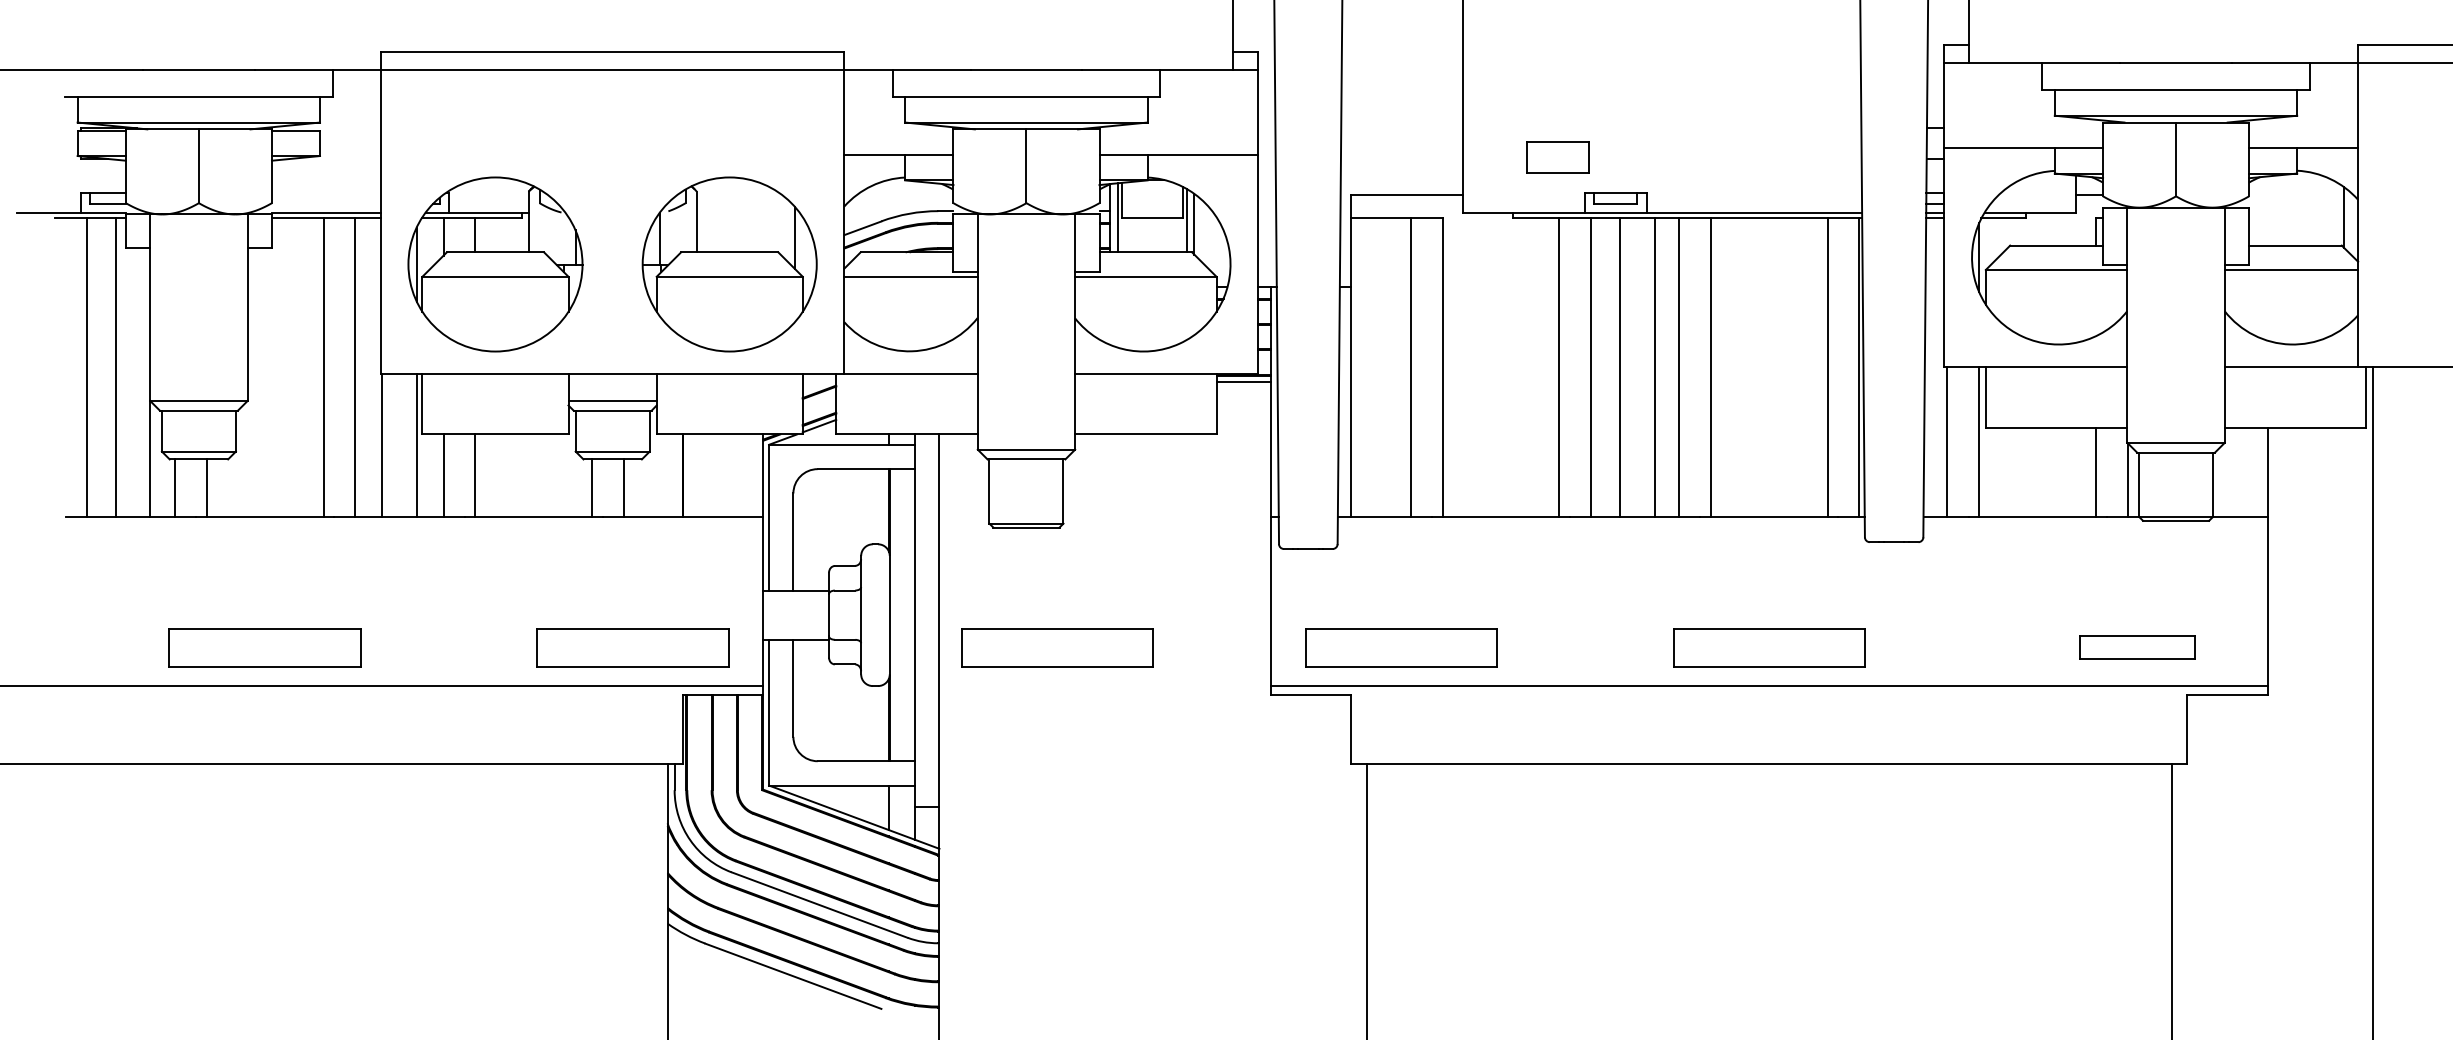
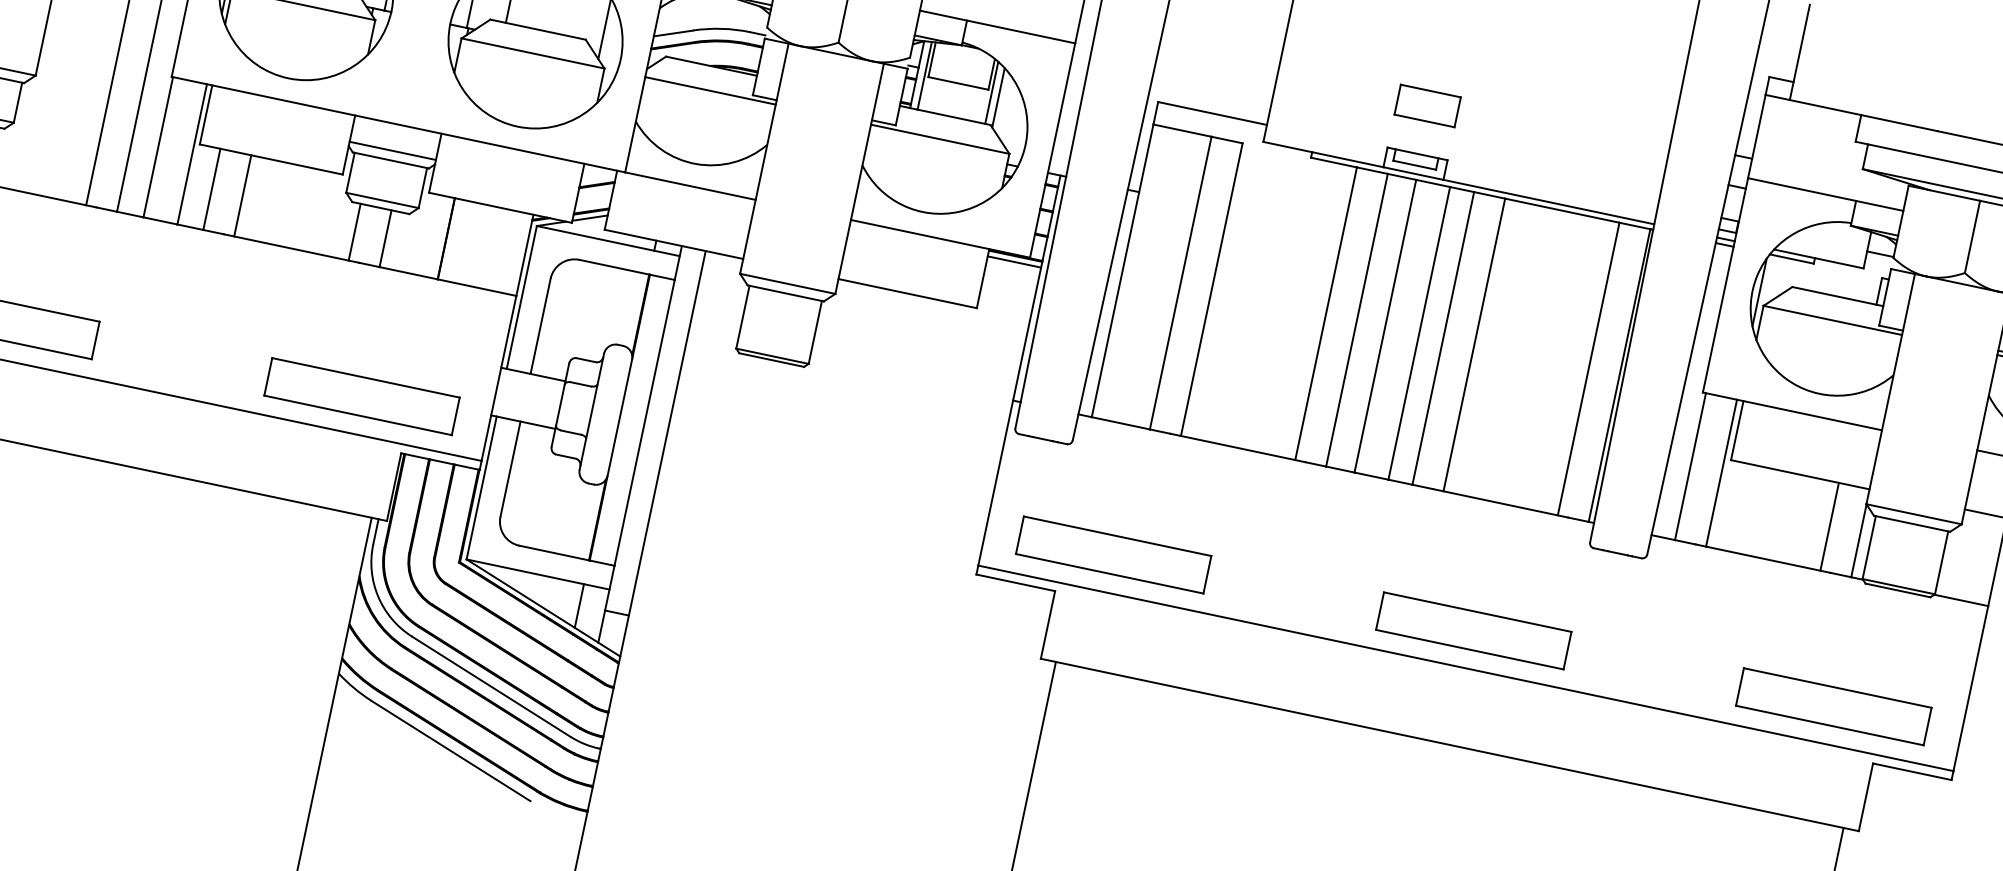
part: (1557, 157) -> (1427, 105), moved
part: (1057, 647) -> (777, 483), removed
part: (2136, 647) -> (1833, 706), size x1.67

